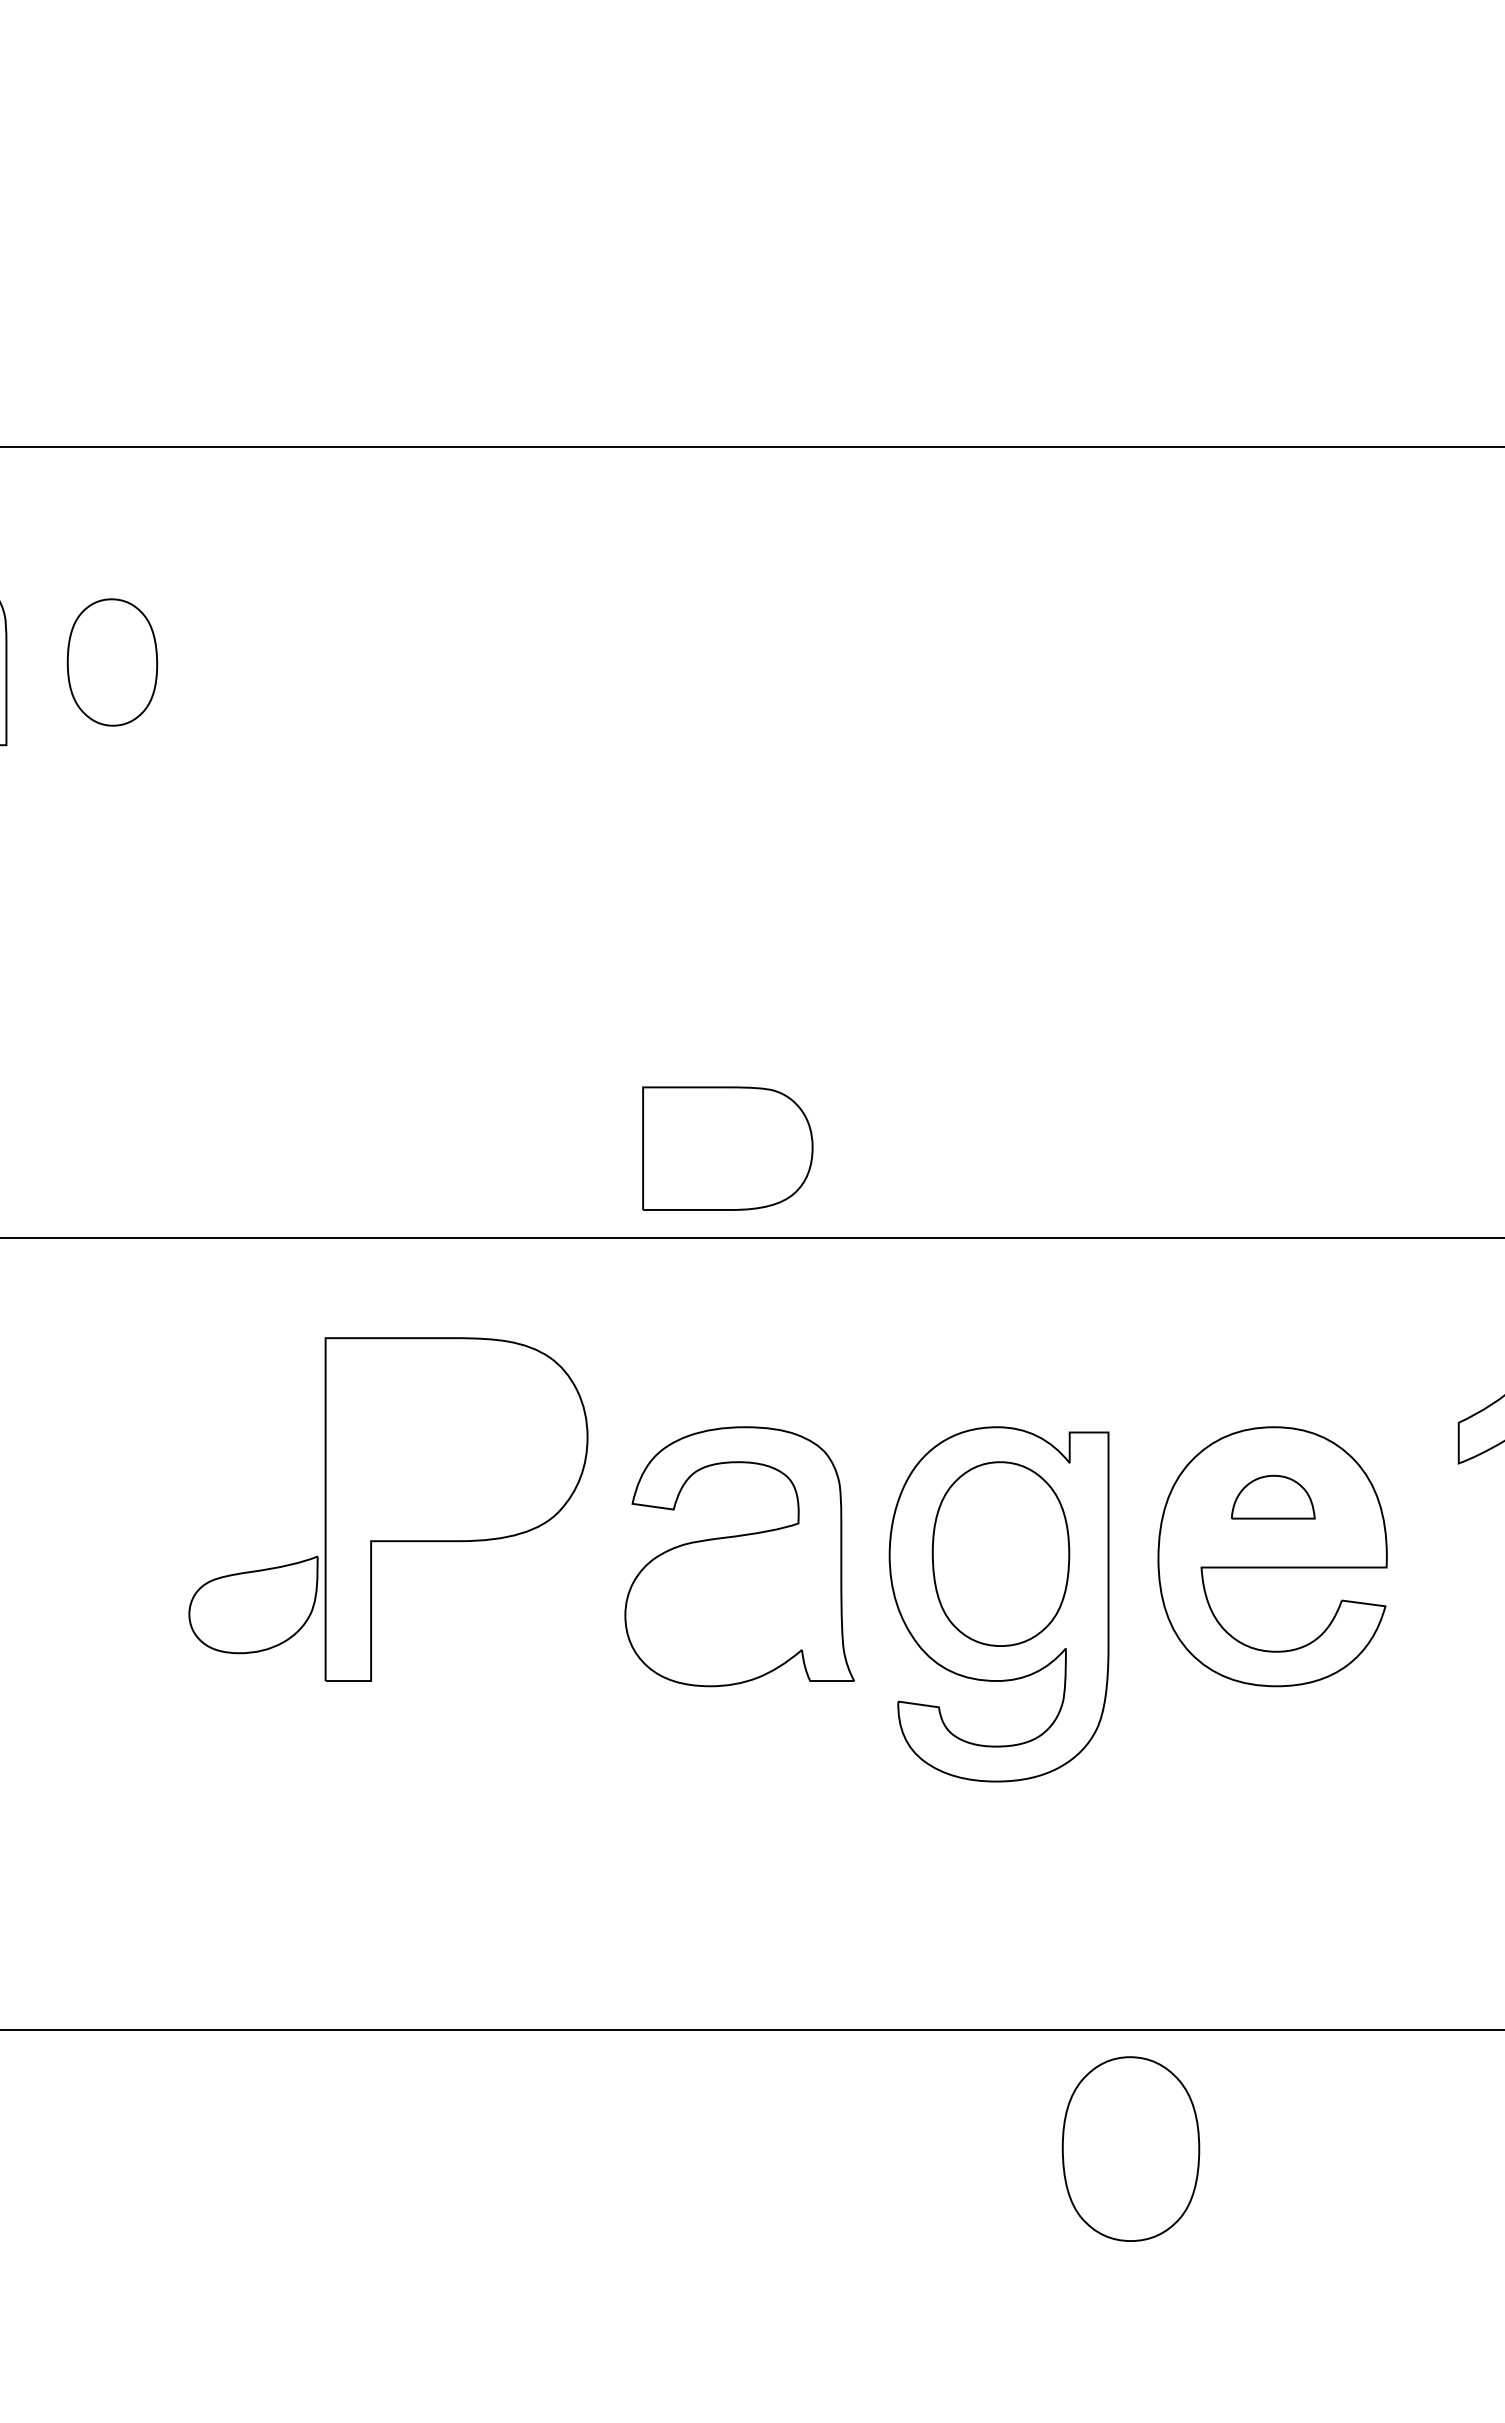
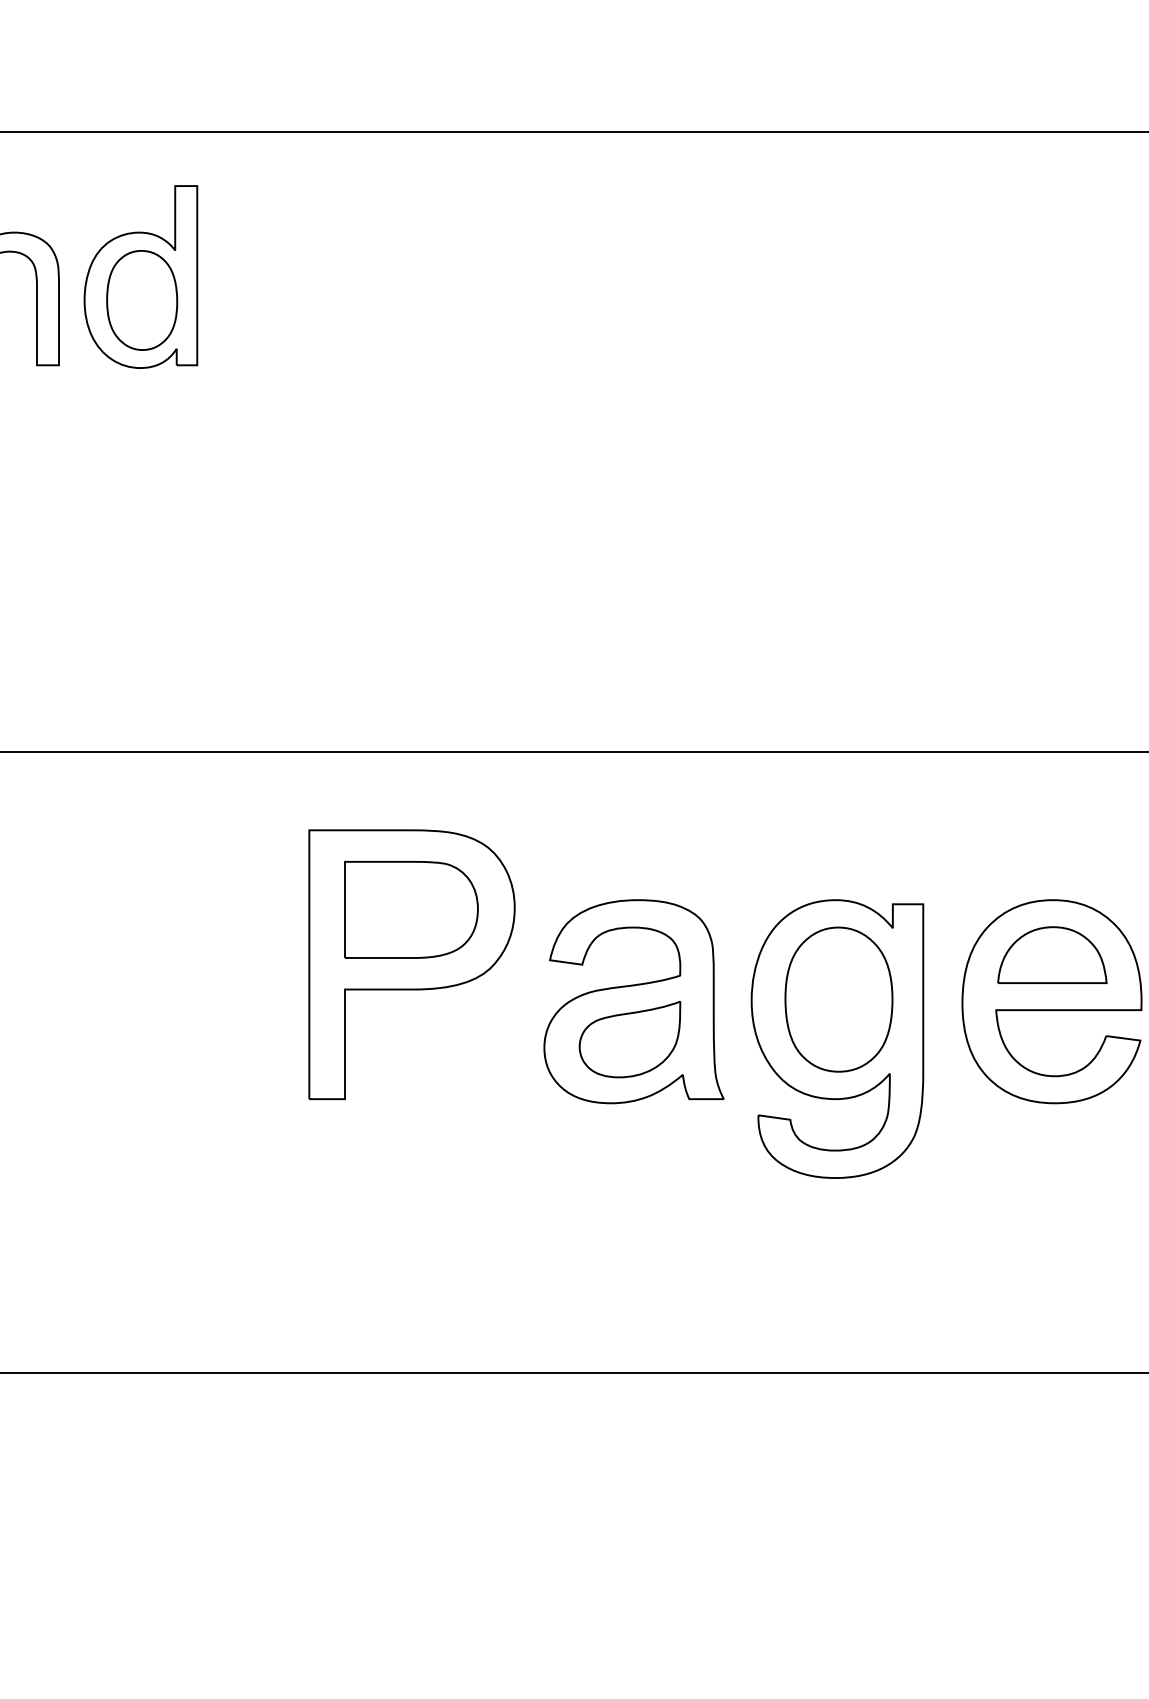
part: (110, 632) -> (140, 276), added
part: (727, 1148) -> (411, 909), moved
part: (1273, 1496) -> (1052, 954), size x1.67
part: (253, 1604) -> (629, 1039), moved
part: (1130, 2148) -> (940, 1465), removed

